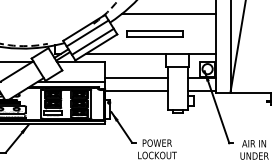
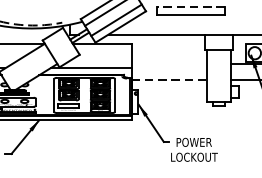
line: (154, 30) -> (190, 6), solid -> dashed
line: (136, 78) -> (169, 64), removed
line: (137, 91) -> (170, 80), solid -> dashed

